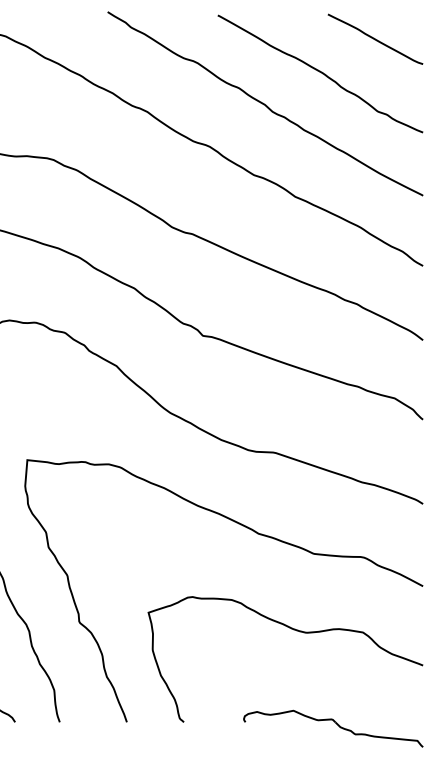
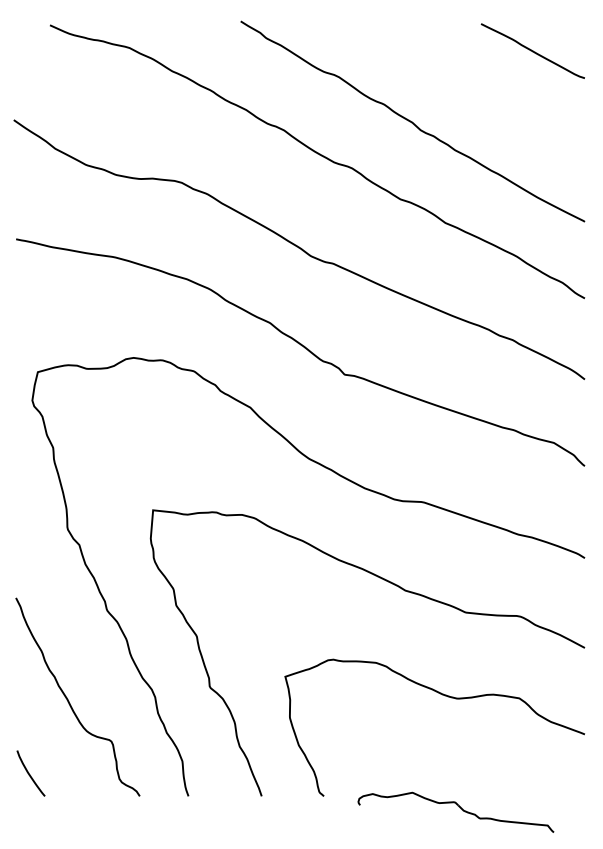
curve: (320, 72) -> (472, 87), removed
part: (332, 727) -> (455, 811), moved

